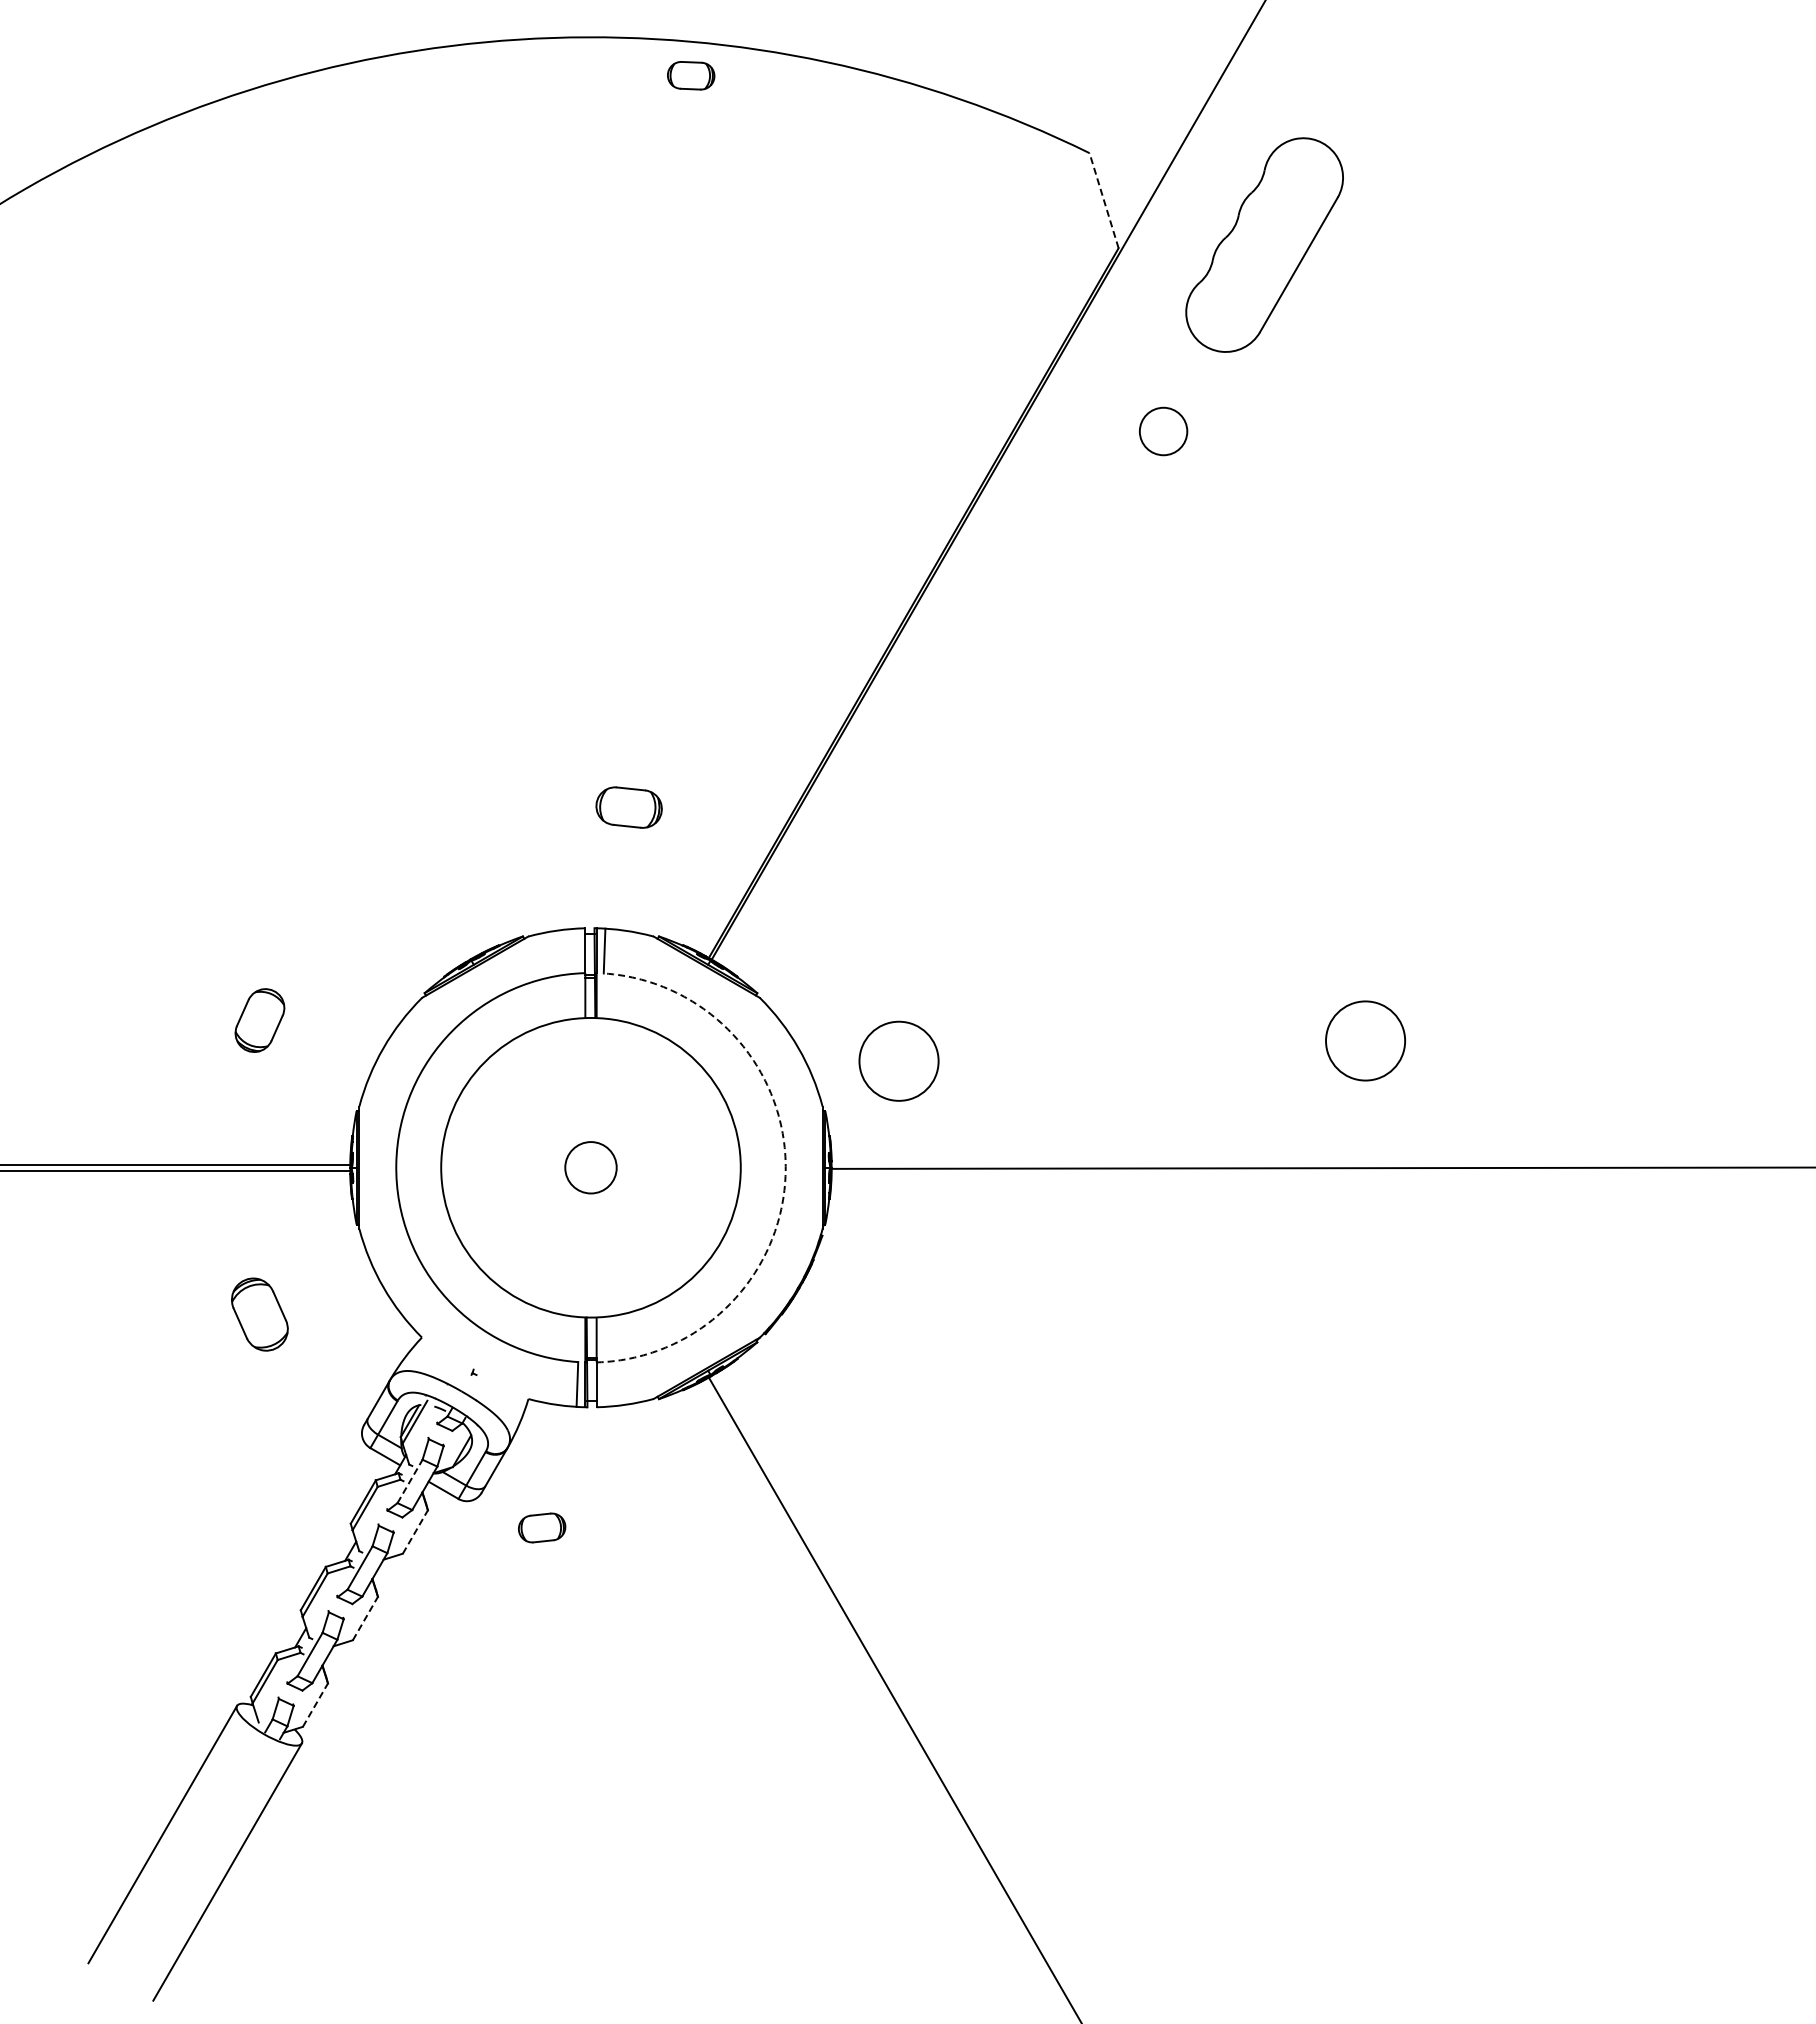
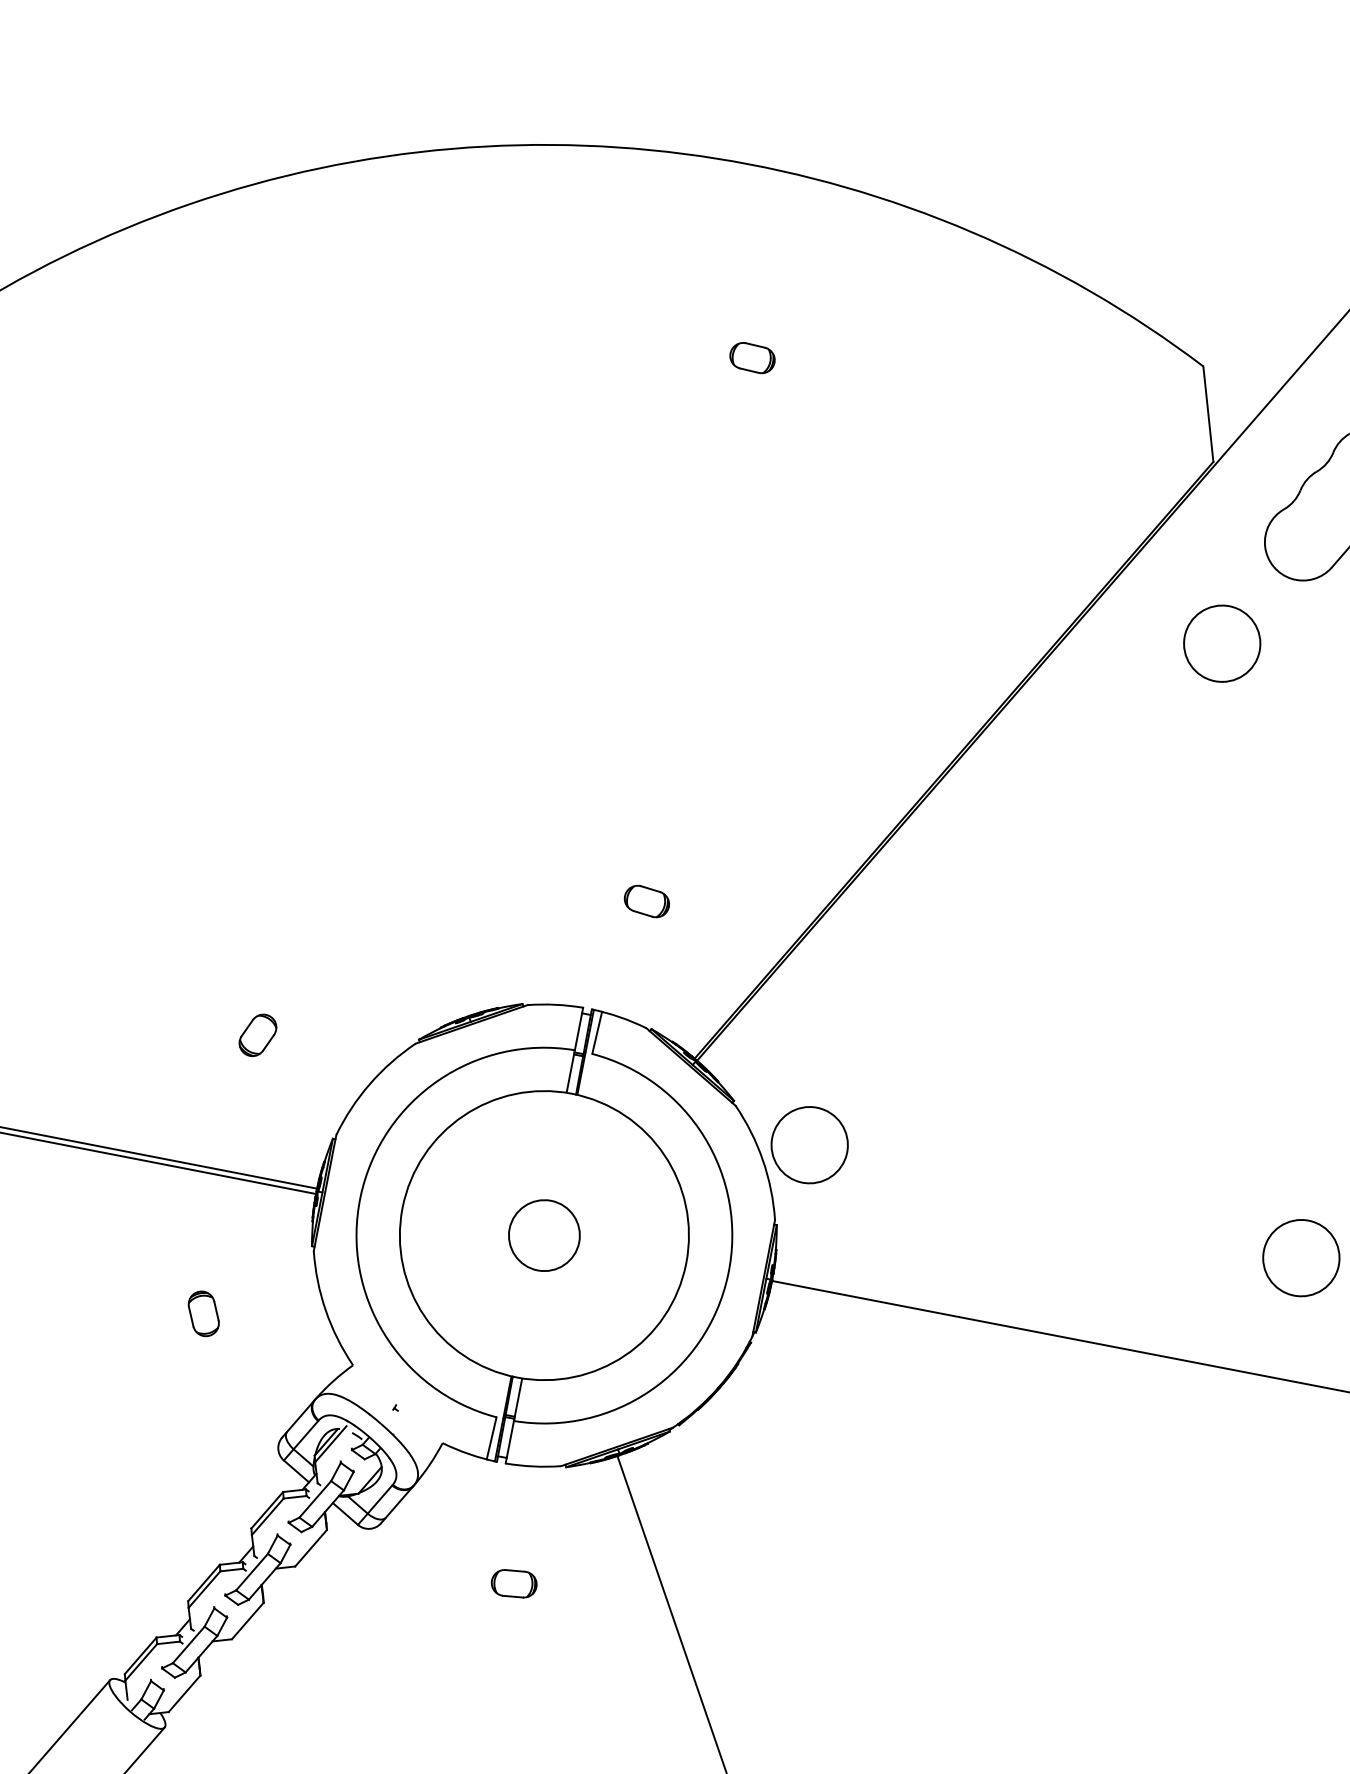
part: (691, 75) -> (752, 357), moved
line: (1104, 200) -> (1208, 414), dashed -> solid
circle: (1163, 431) -> (1222, 643), size x1.67
part: (629, 807) -> (647, 901), size x0.71
part: (259, 1020) -> (257, 1035), size x0.71
circle: (898, 1060) -> (809, 1144), moved
circle: (590, 1167) -> (544, 1235), size x1.43
arc: (785, 1171) -> (727, 1274), dashed -> solid
part: (259, 1314) -> (203, 1313), size x0.62
line: (410, 1481) -> (315, 1499), dashed -> solid
part: (542, 1527) -> (514, 1583), moved
line: (415, 1531) -> (311, 1547), dashed -> solid
line: (365, 1618) -> (247, 1620), dashed -> solid
line: (315, 1704) -> (184, 1693), dashed -> solid

